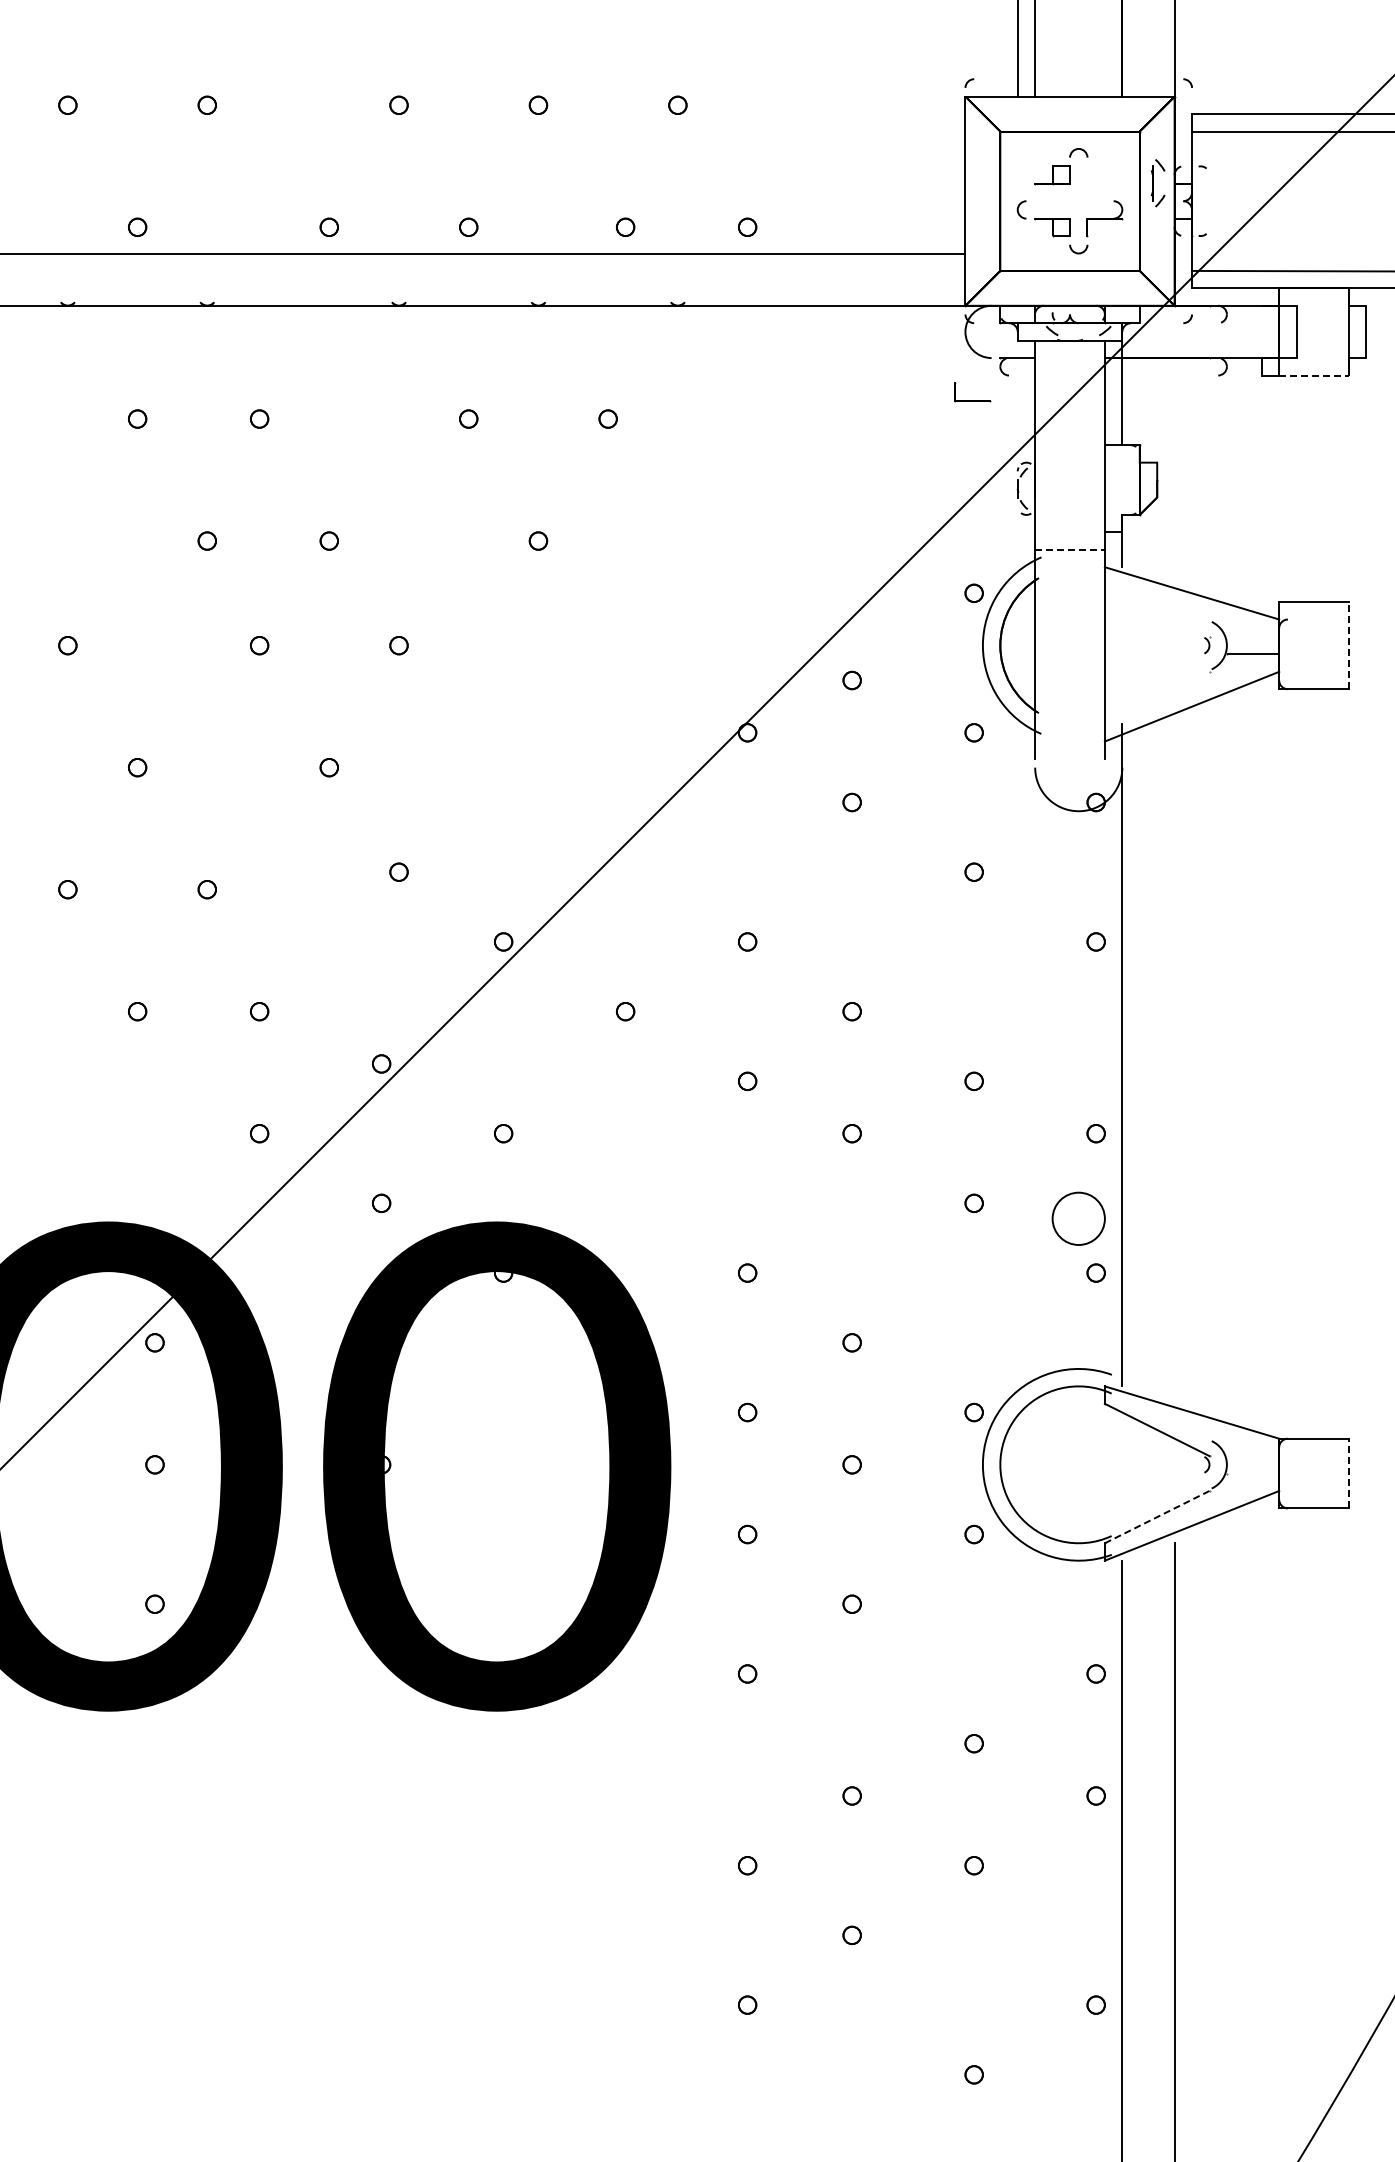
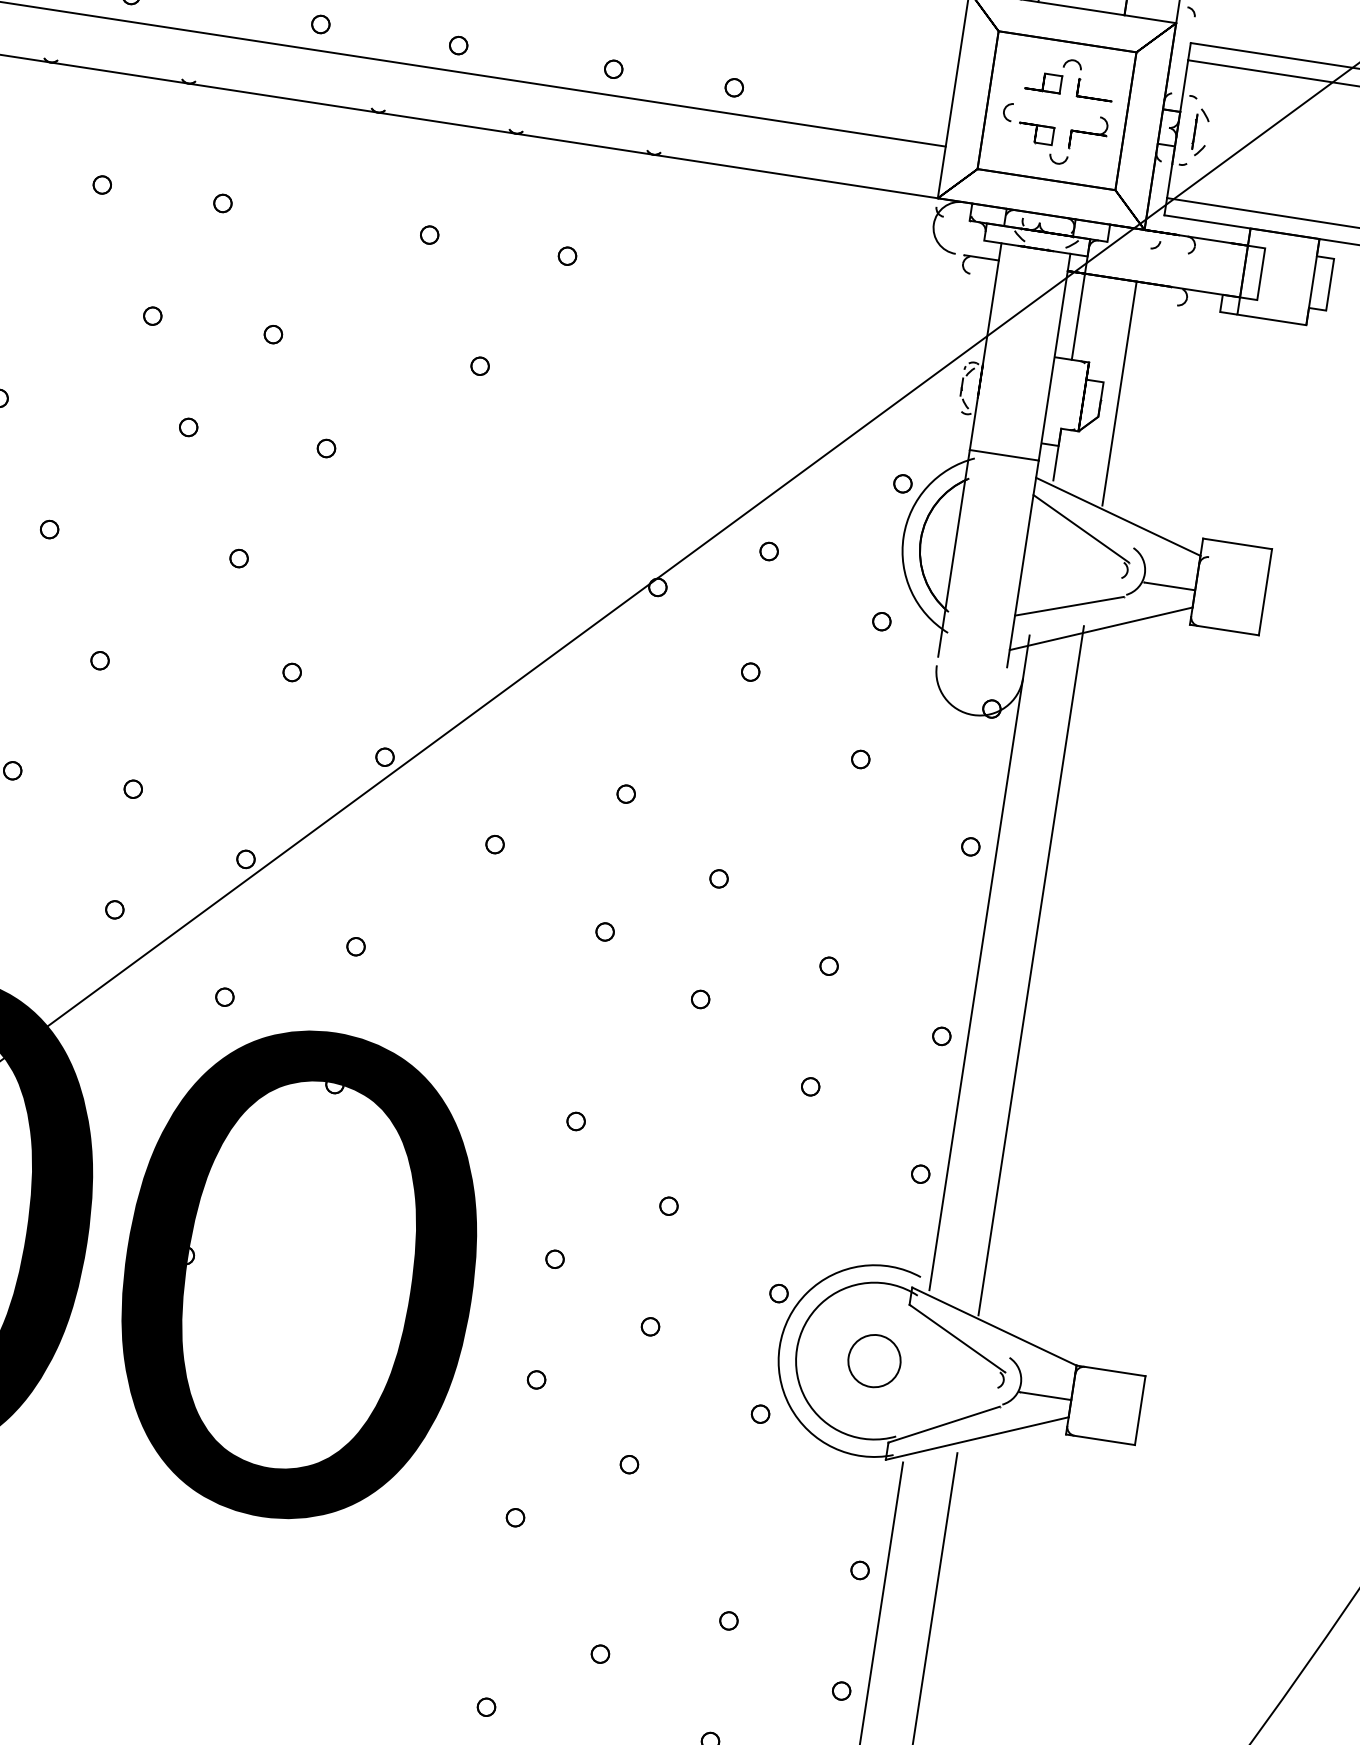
part: (1157, 183) -> (1199, 132), moved
line: (1314, 375) -> (1272, 319), dashed -> solid
part: (972, 400) -> (1093, 98), moved
line: (1174, 471) -> (1119, 393), added
line: (1070, 549) -> (1004, 455), dashed -> solid
line: (1156, 610) -> (1080, 528), added
line: (1348, 645) -> (1265, 592), dashed -> solid
line: (1156, 688) -> (1068, 605), added
line: (1174, 1054) -> (1031, 969), added
part: (1078, 1218) -> (874, 1360), moved
line: (1252, 1473) -> (1044, 1395), added
line: (1348, 1473) -> (1139, 1410), dashed -> solid
line: (1156, 1517) -> (943, 1424), dashed -> solid

